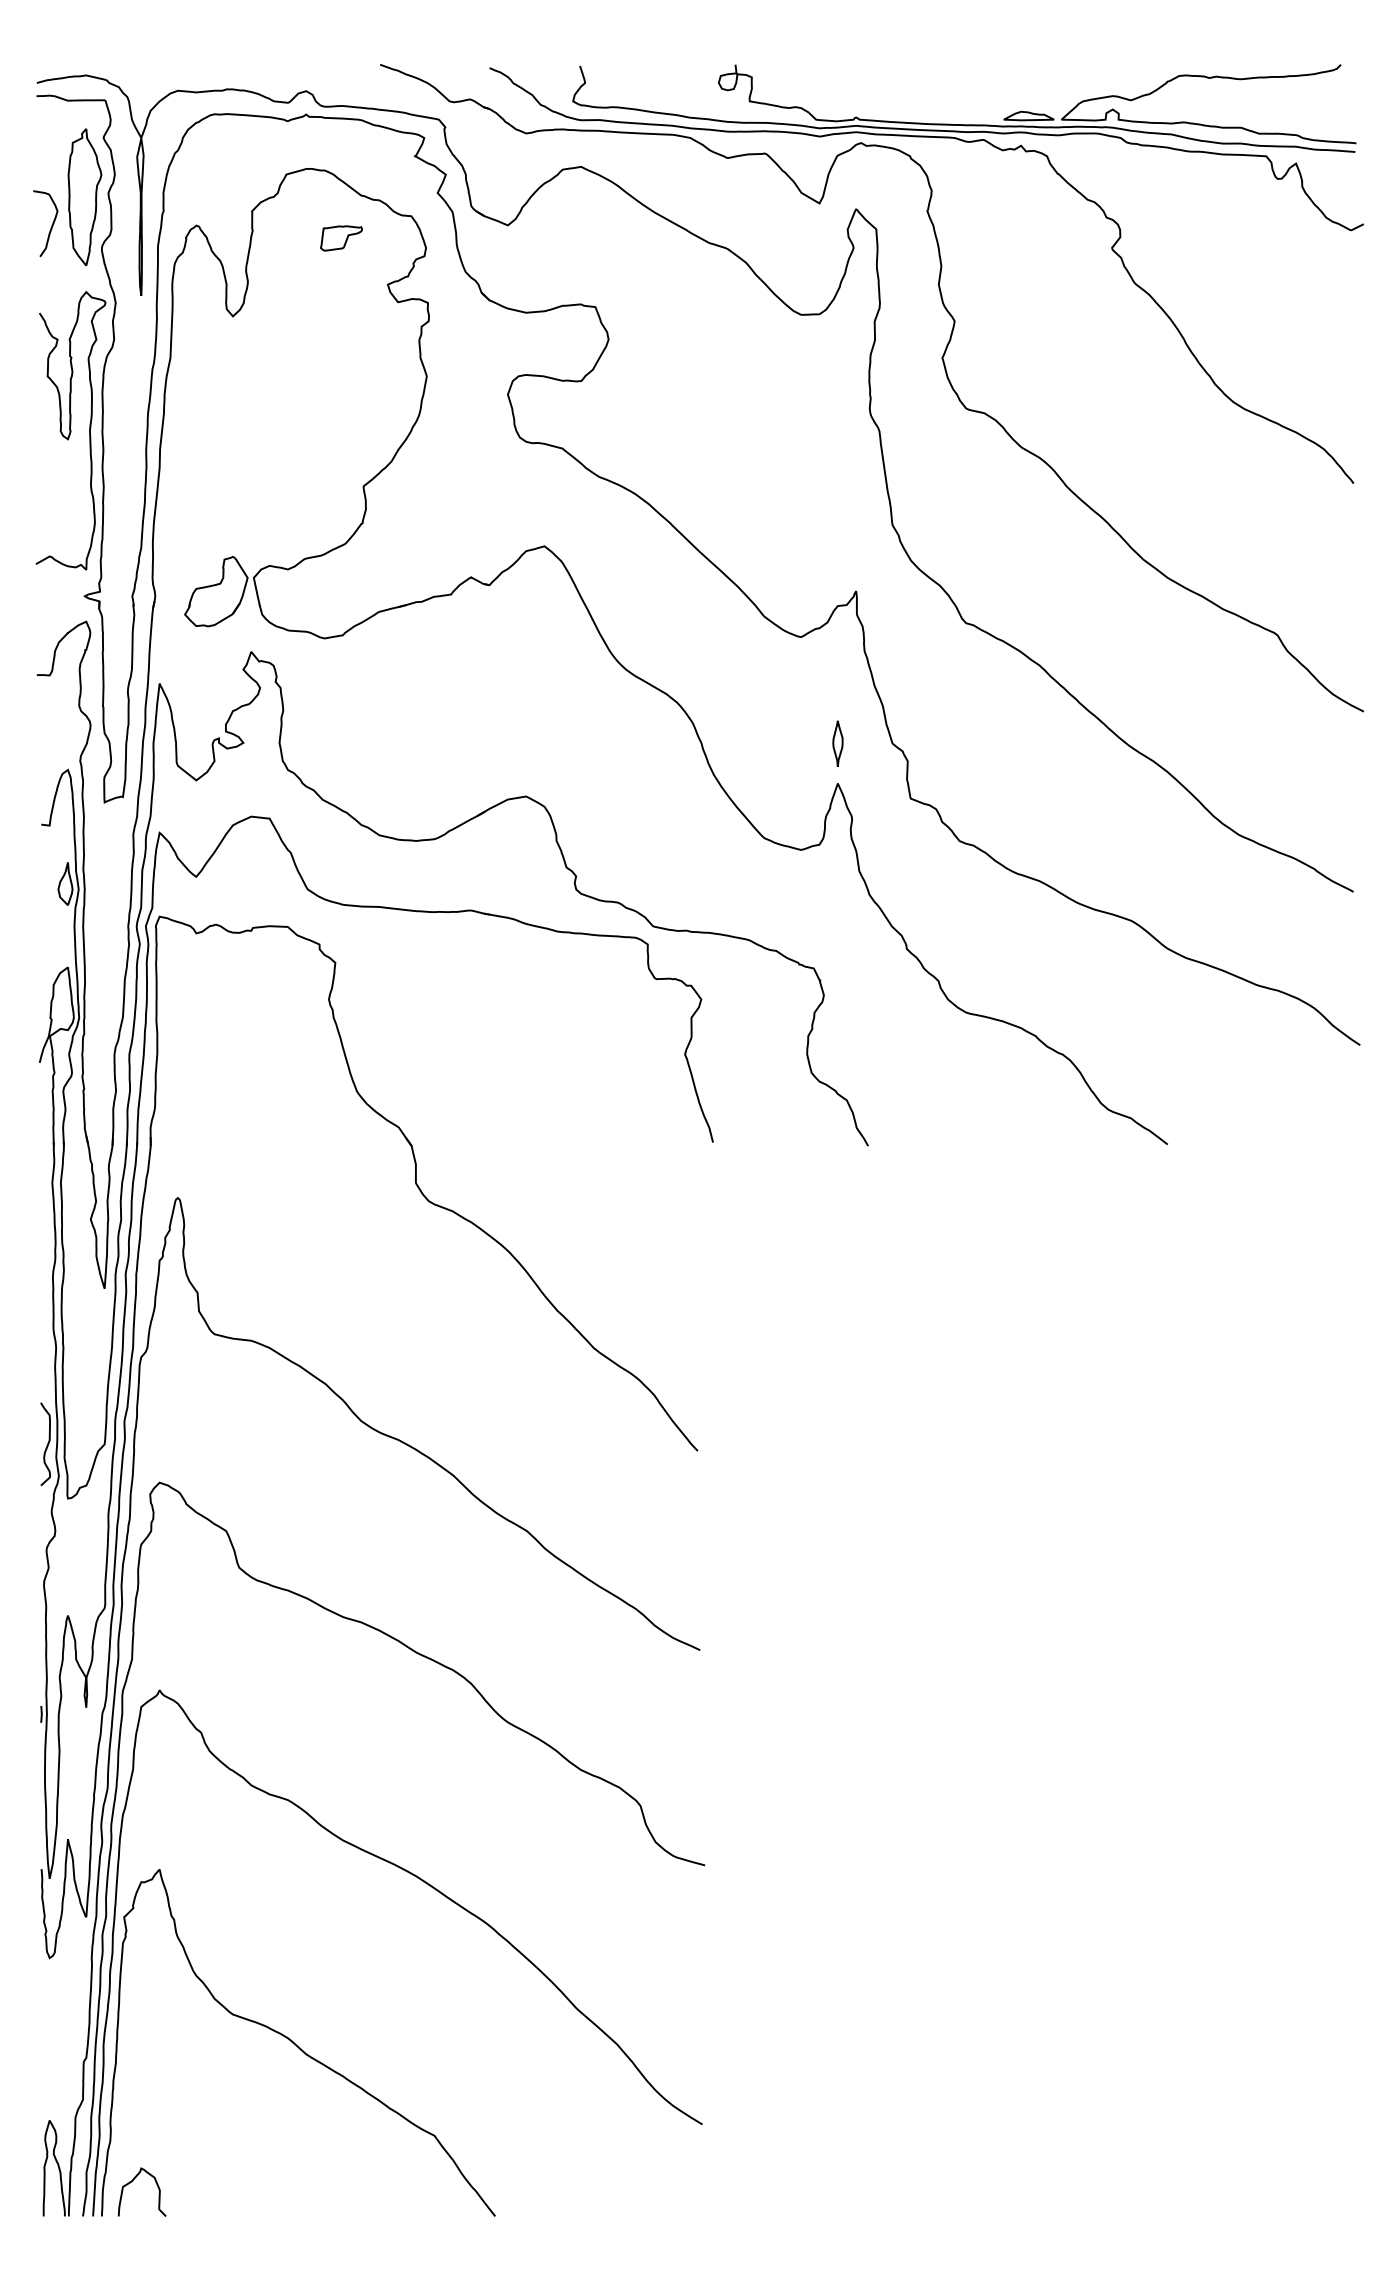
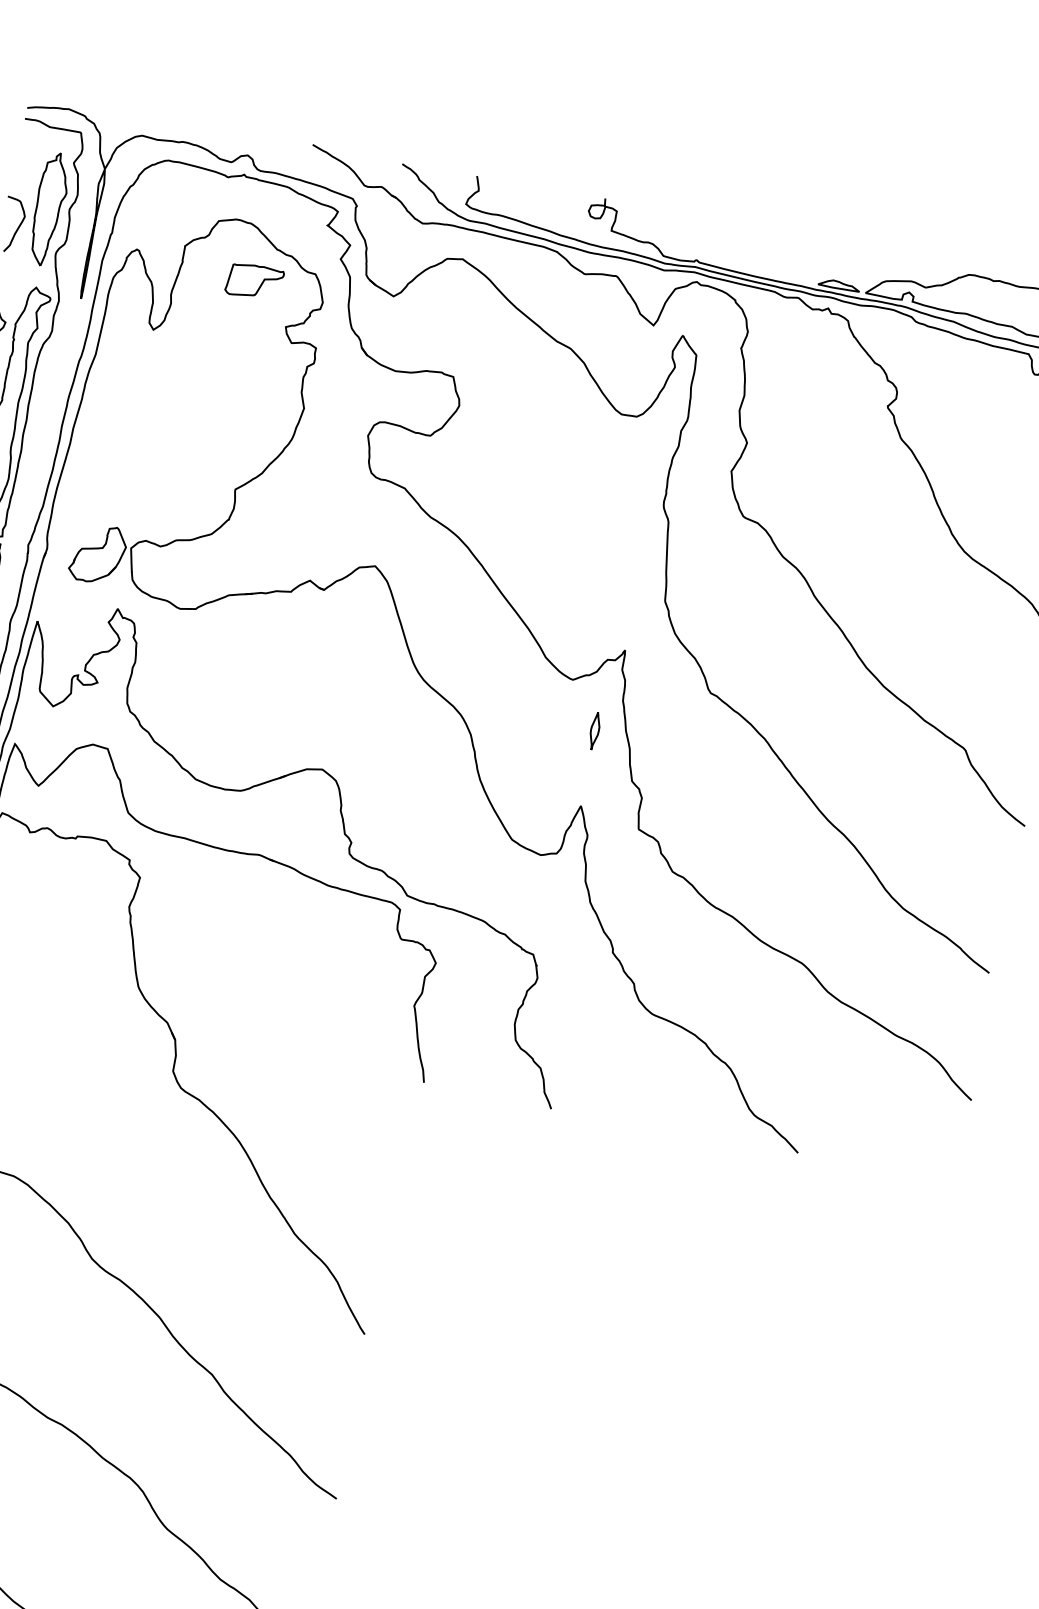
part: (341, 238) -> (254, 282), size x1.6
part: (837, 743) -> (594, 730), moved

